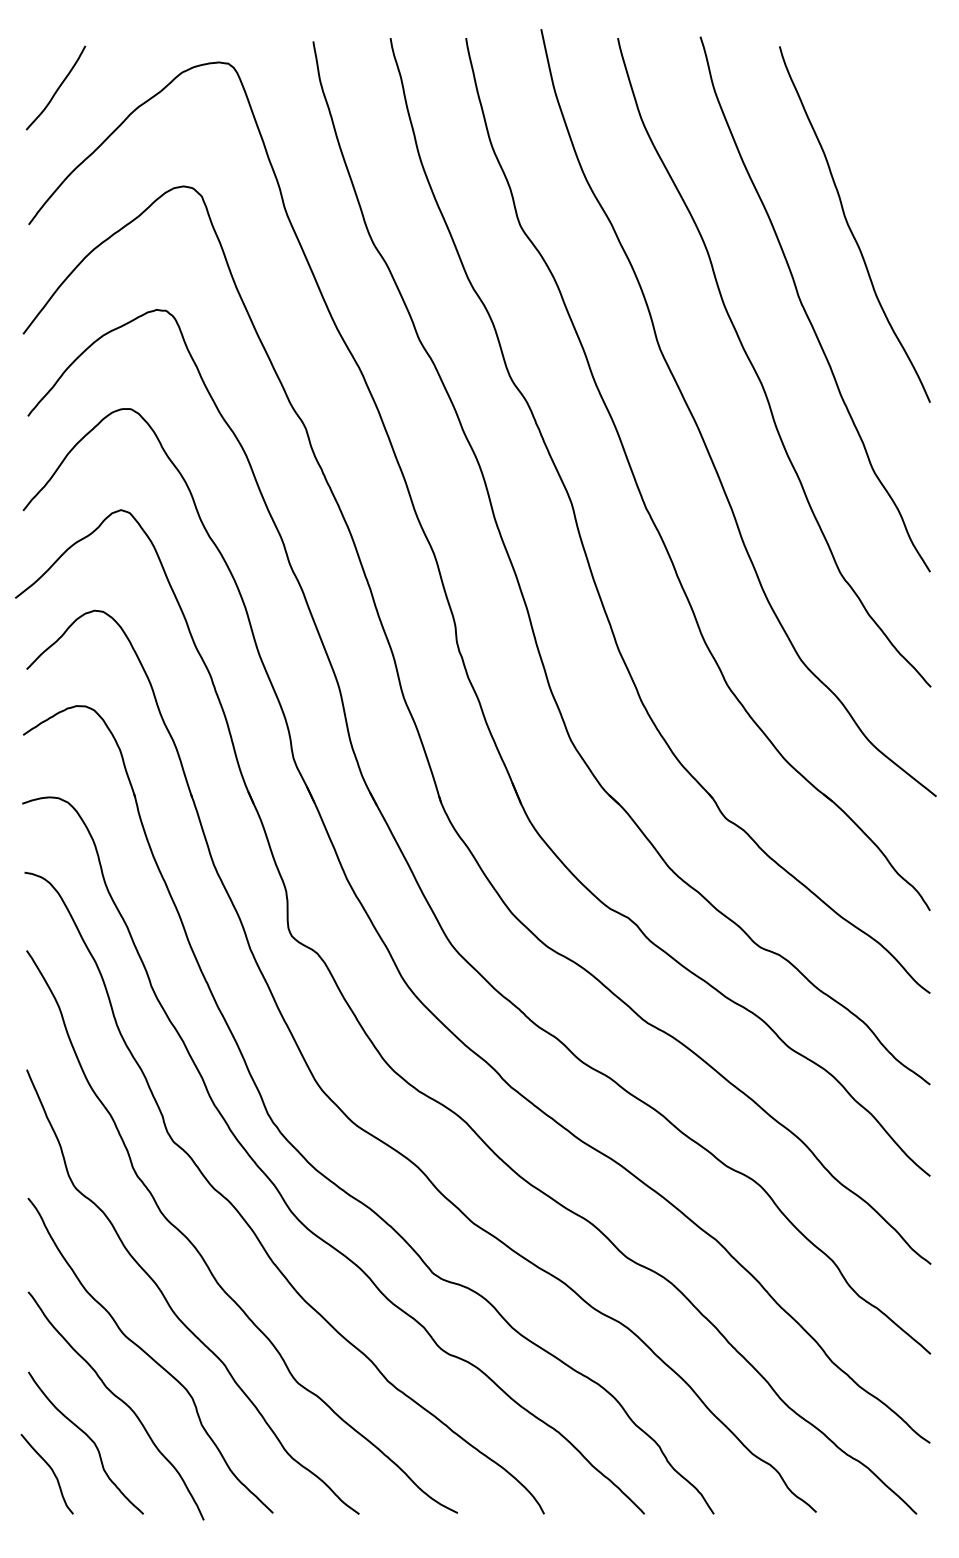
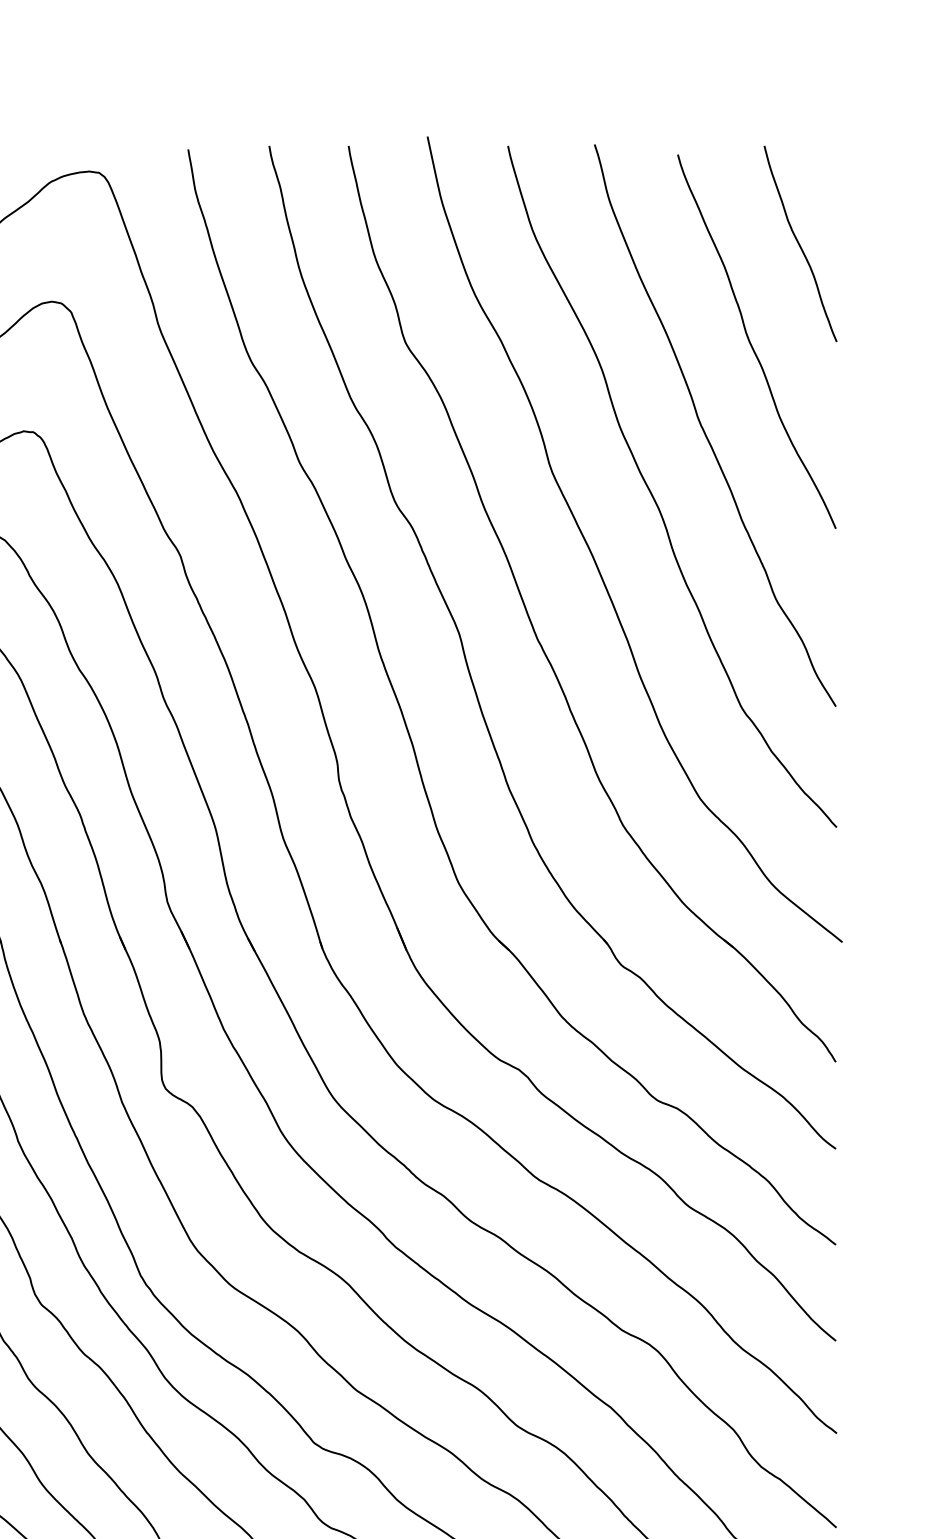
curve: (895, 131) -> (799, 244), added

